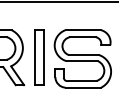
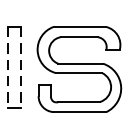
line: (34, 58) -> (7, 68), solid -> dashed
line: (43, 58) -> (21, 68), solid -> dashed

